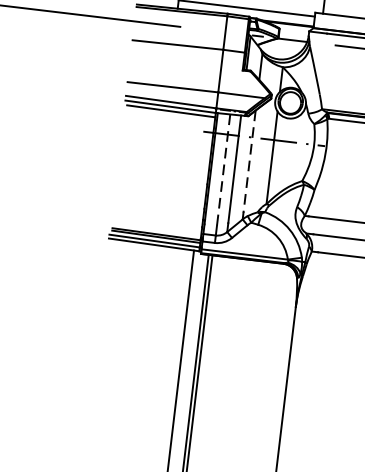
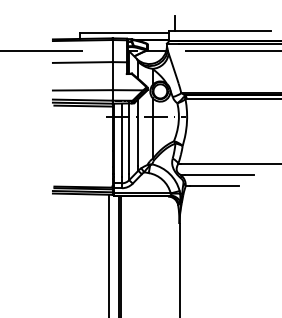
line: (249, 161) -> (138, 132), dashed -> solid
line: (224, 170) -> (122, 140), dashed -> solid

